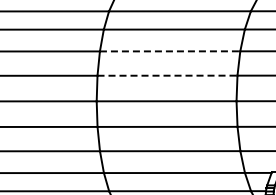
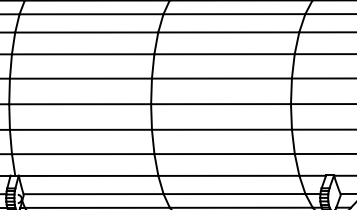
line: (171, 51) -> (225, 54), dashed -> solid
line: (167, 75) -> (221, 78), dashed -> solid

